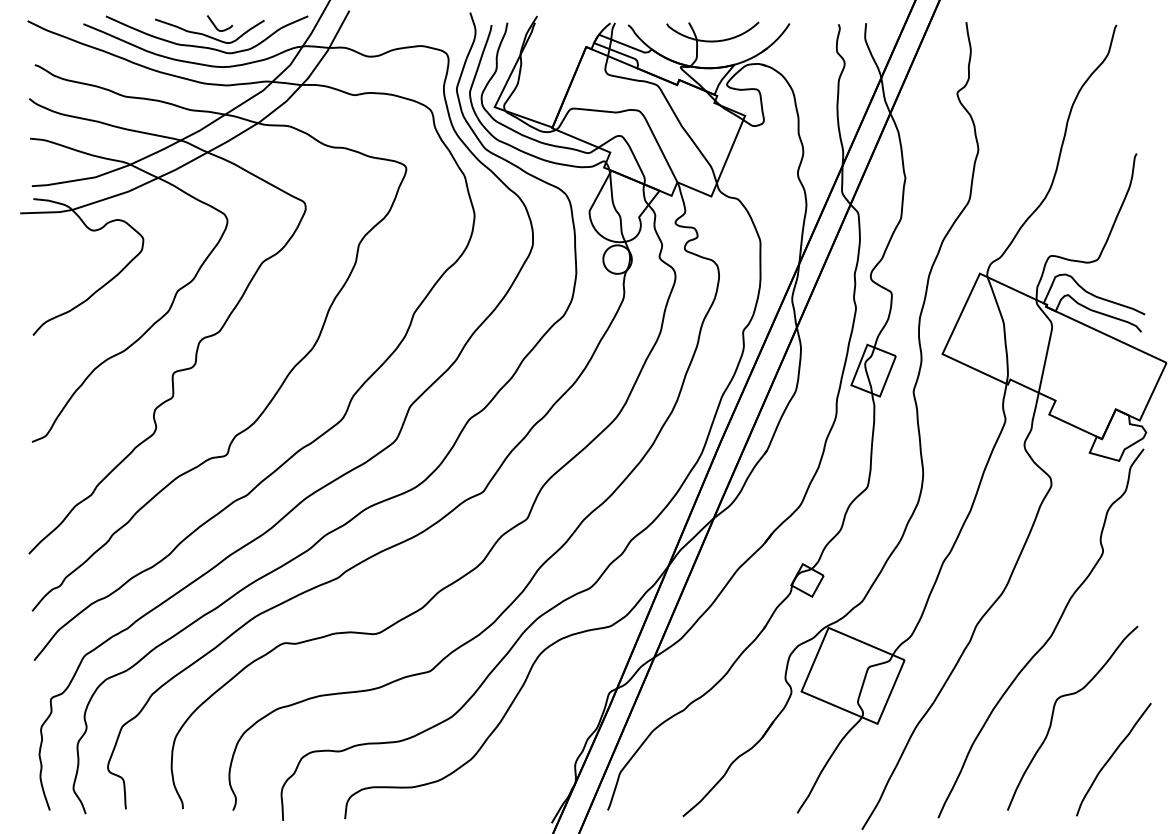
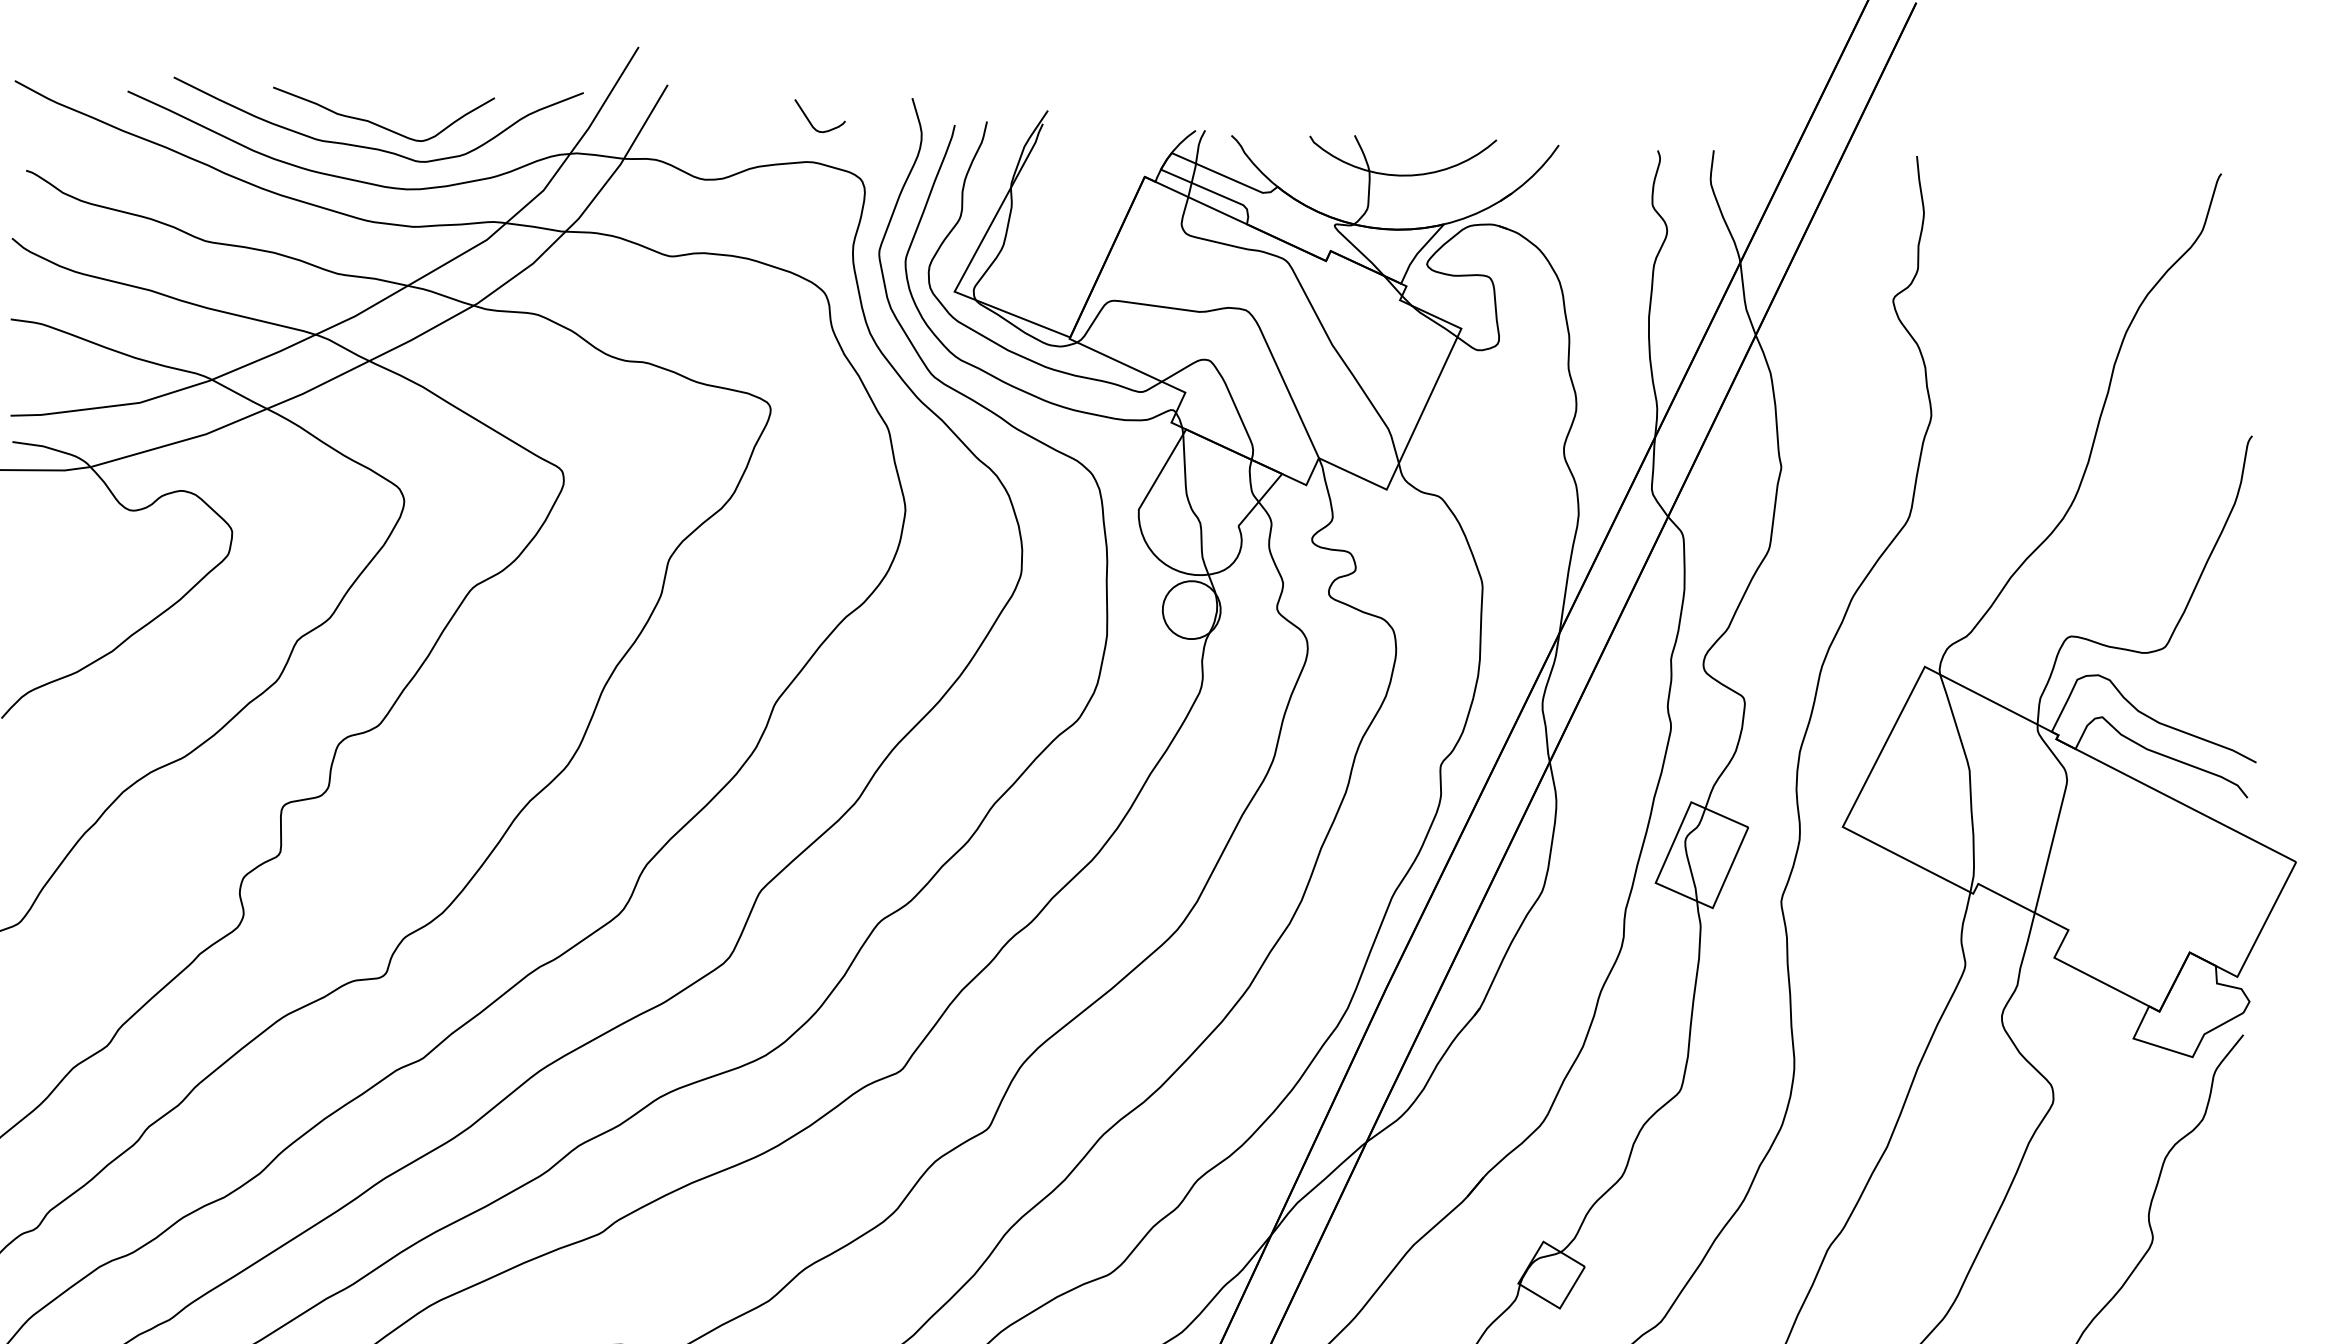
curve: (216, 26) -> (812, 122), moved

